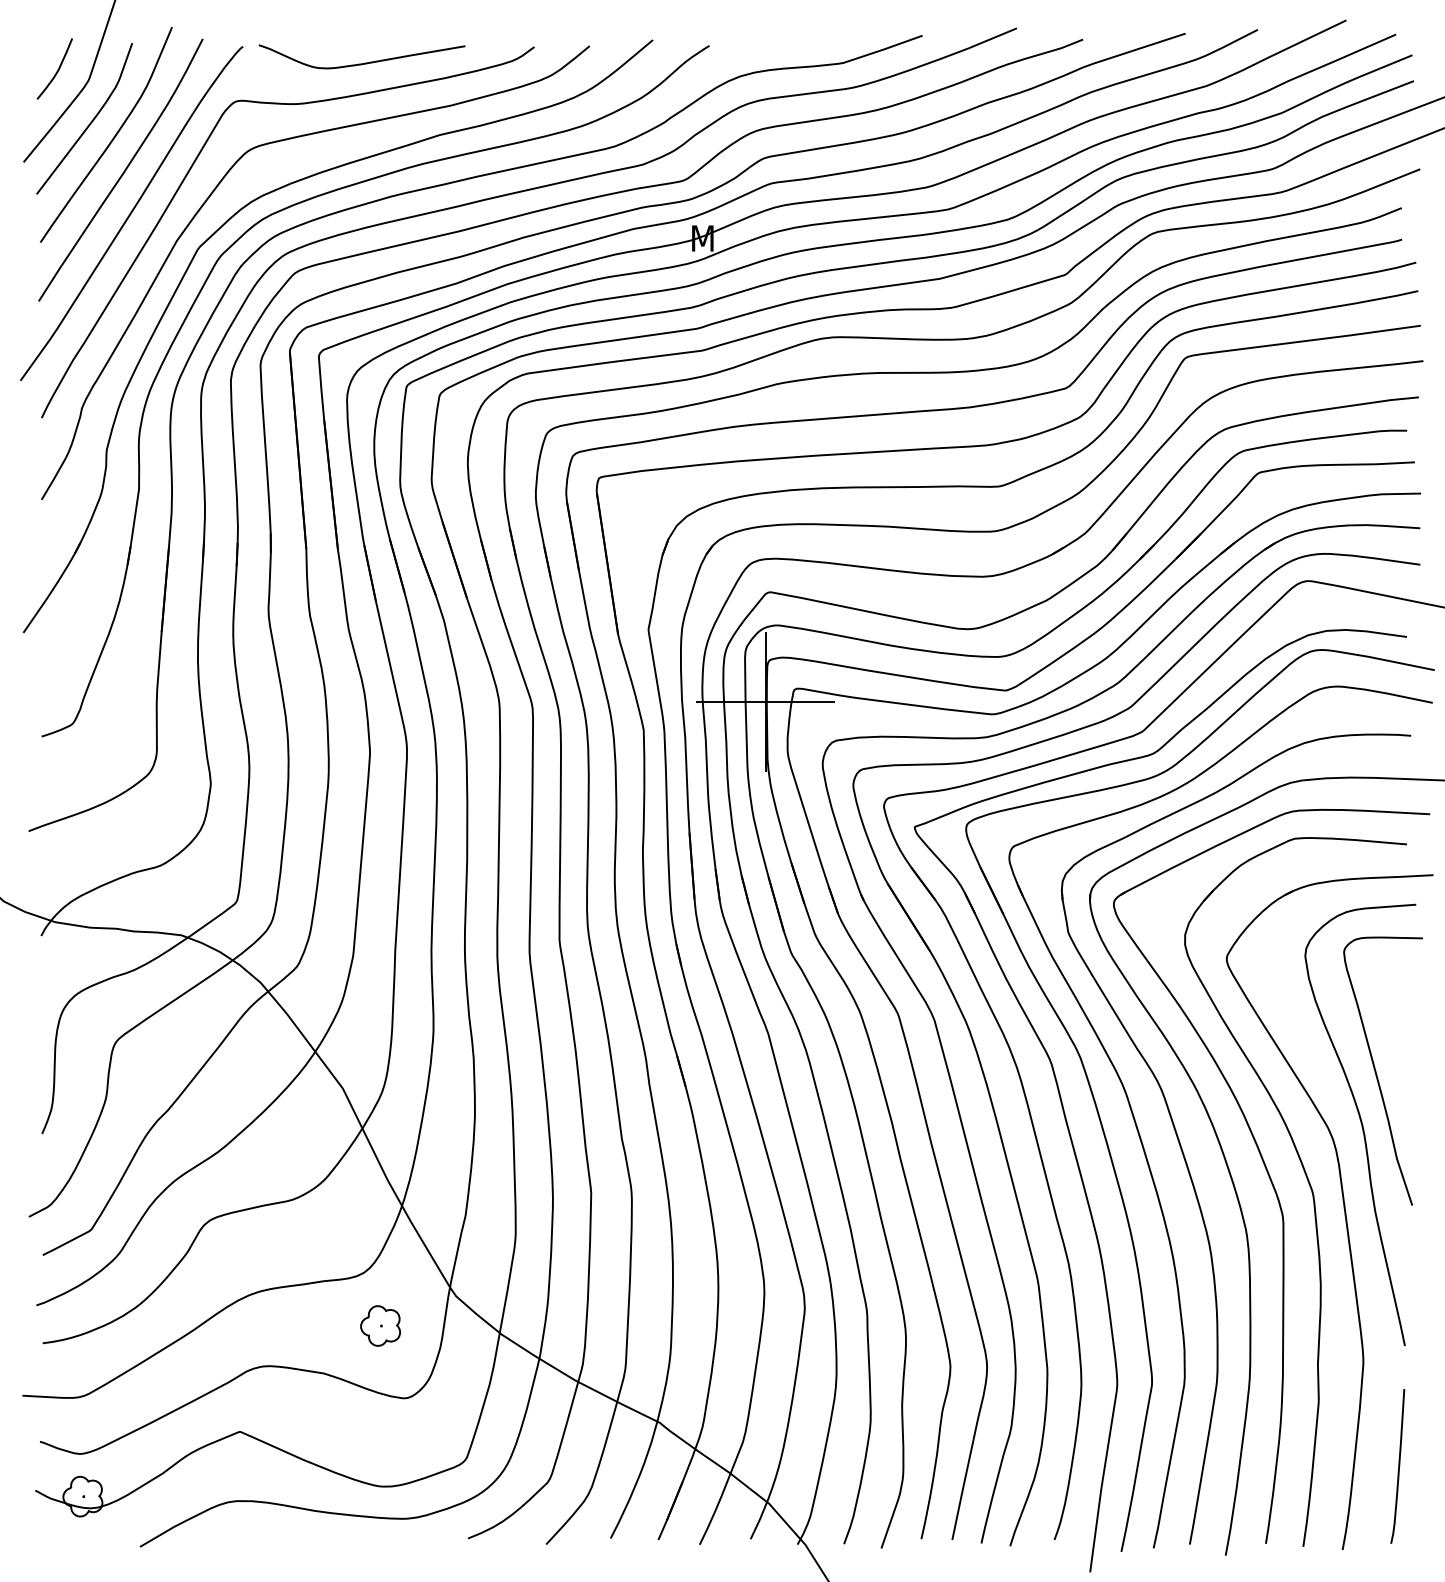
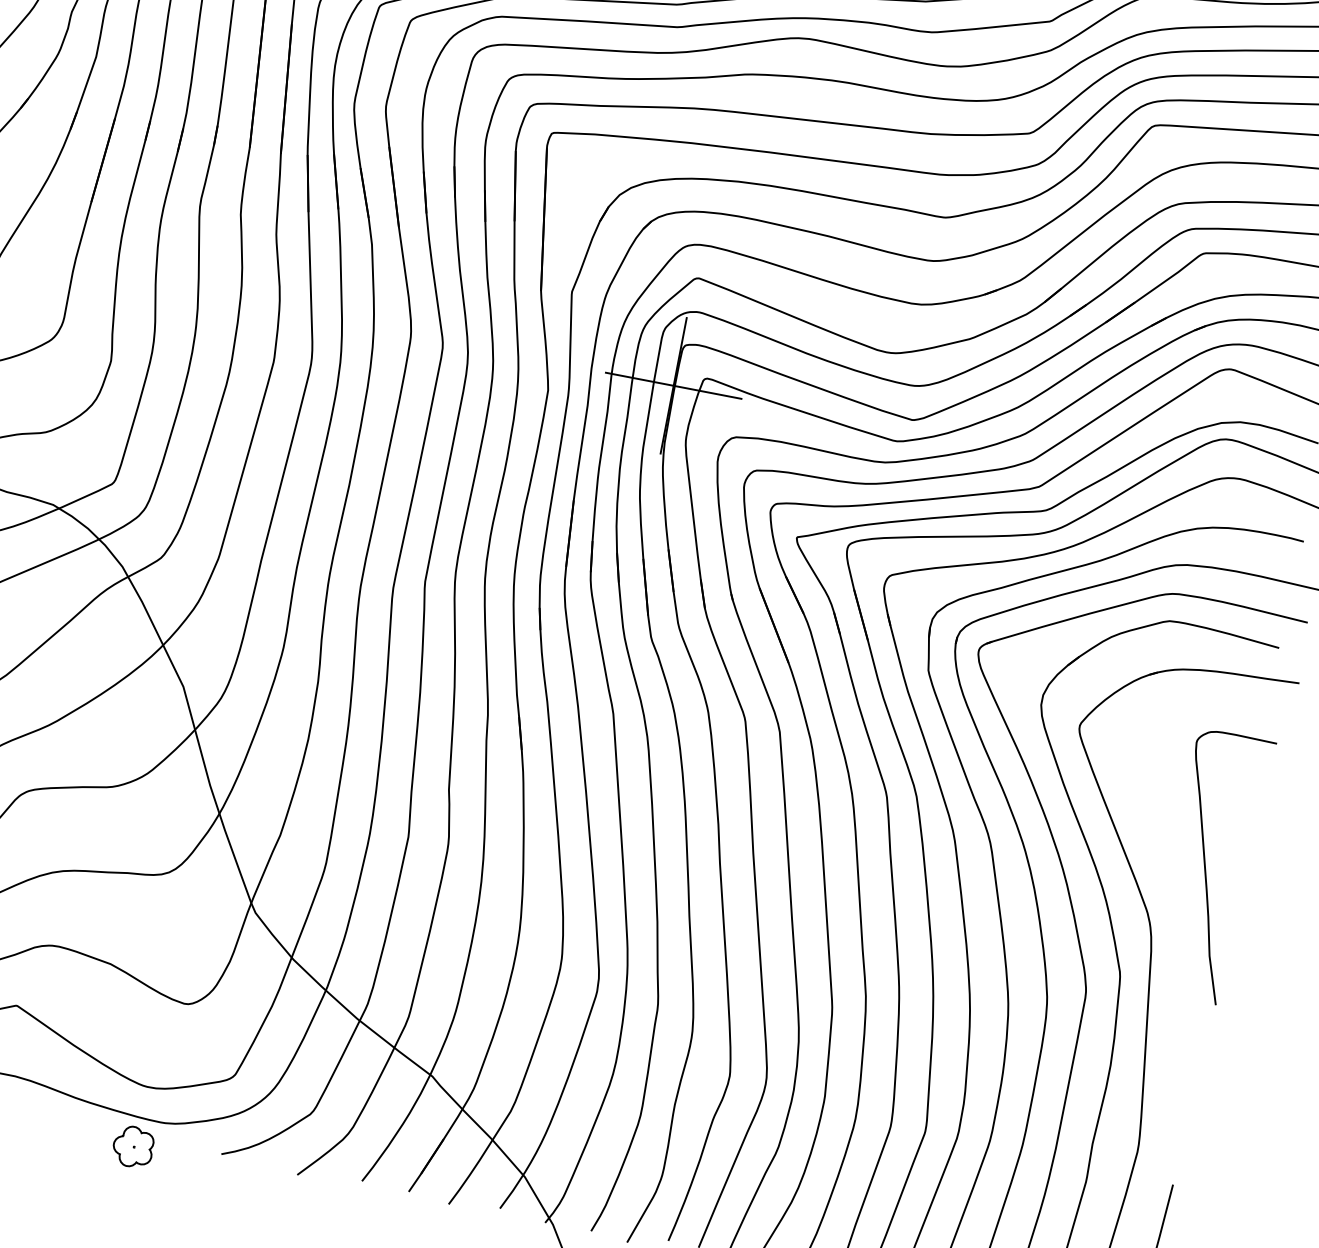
curve: (1360, 1123) -> (1180, 914), removed
part: (380, 1325) -> (133, 1146), moved

